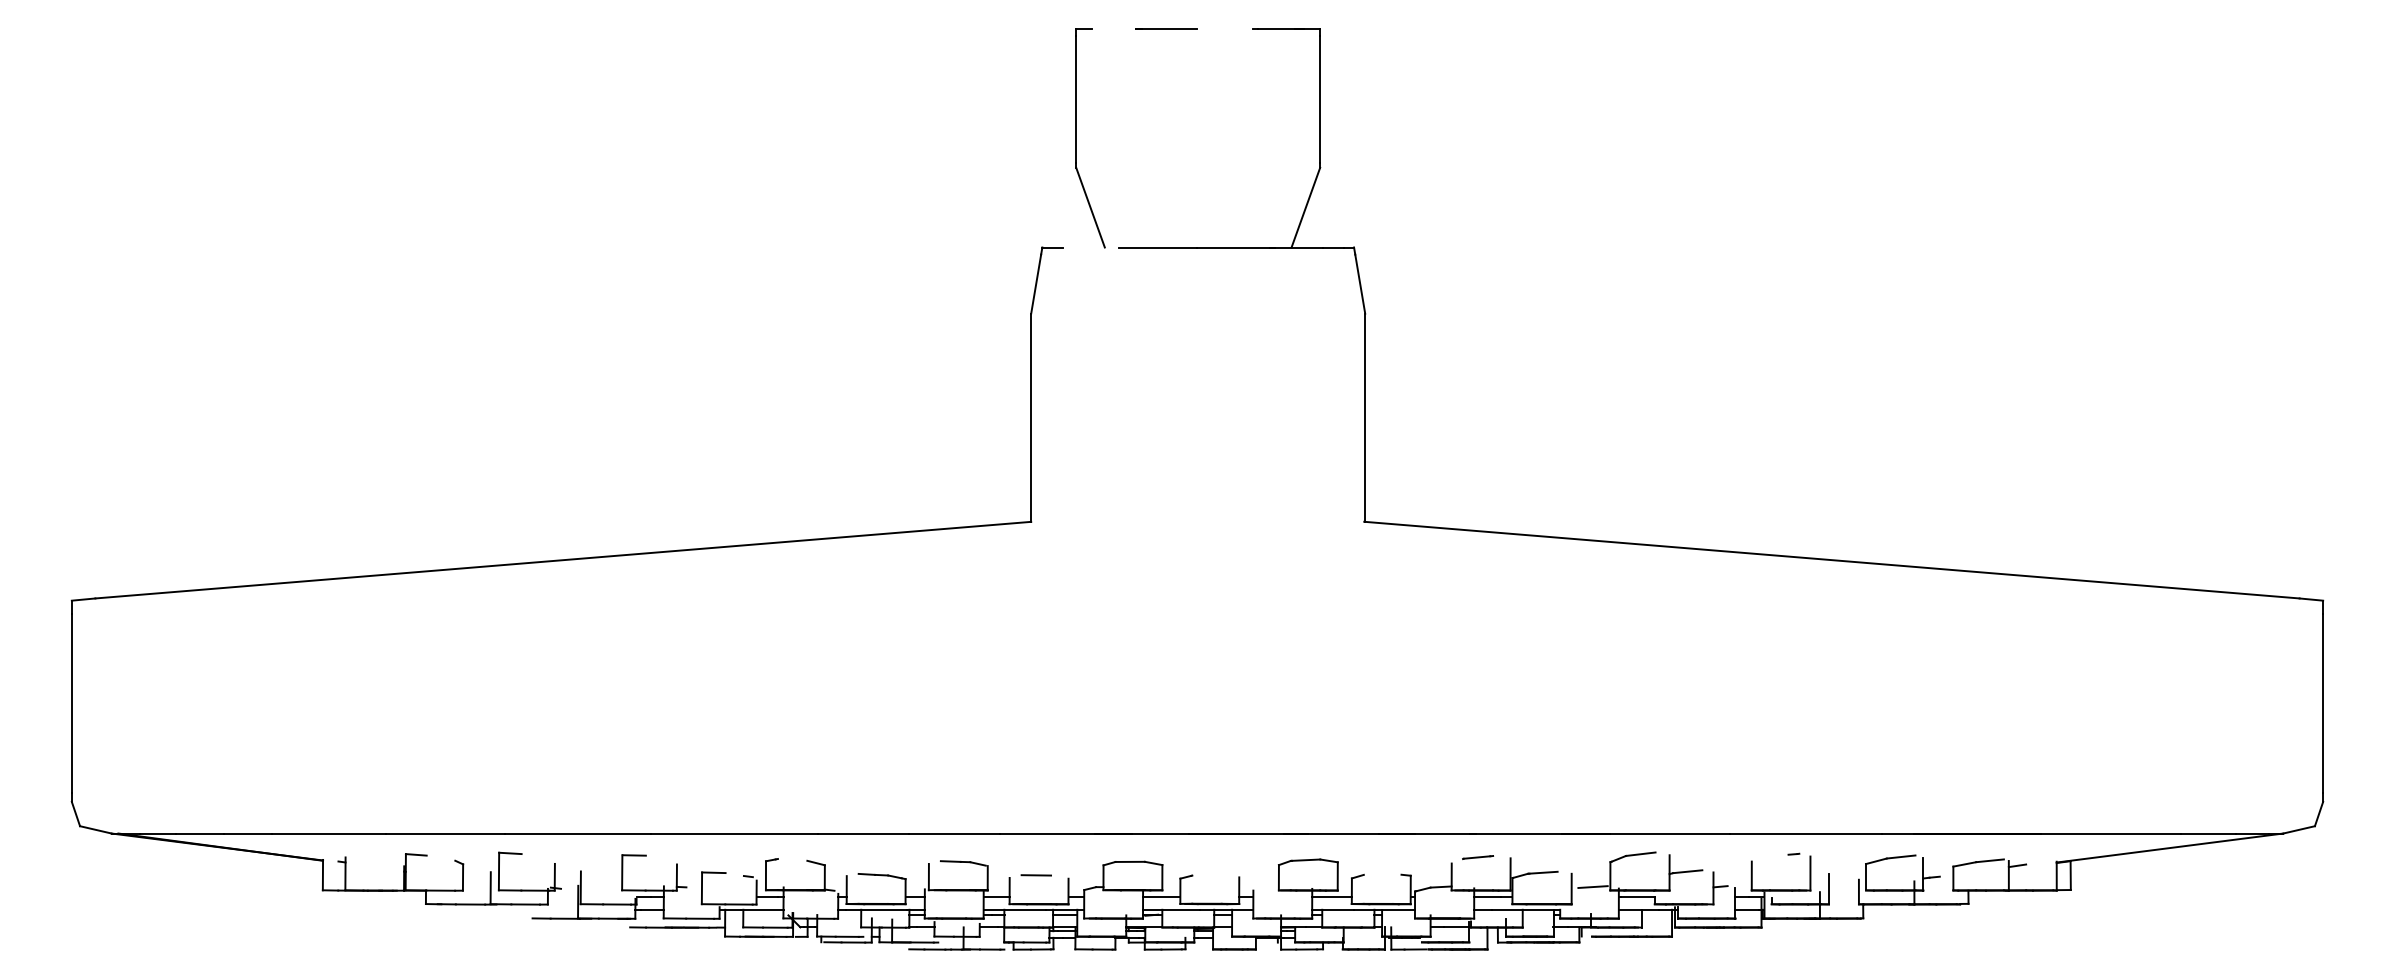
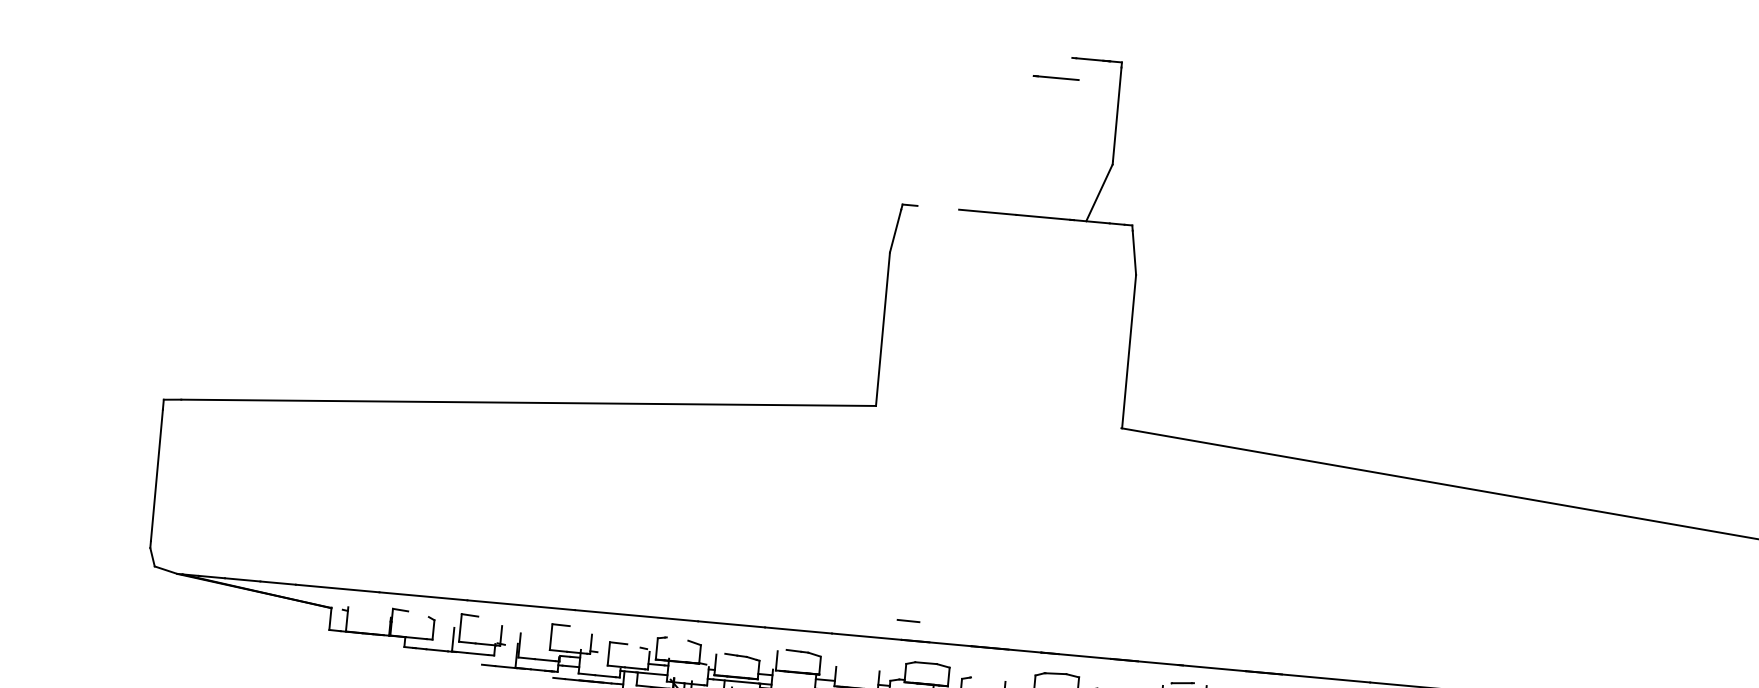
line: (1166, 28) -> (1056, 77), moved
part: (1076, 138) -> (935, 126), removed
line: (1035, 875) -> (907, 621), moved

